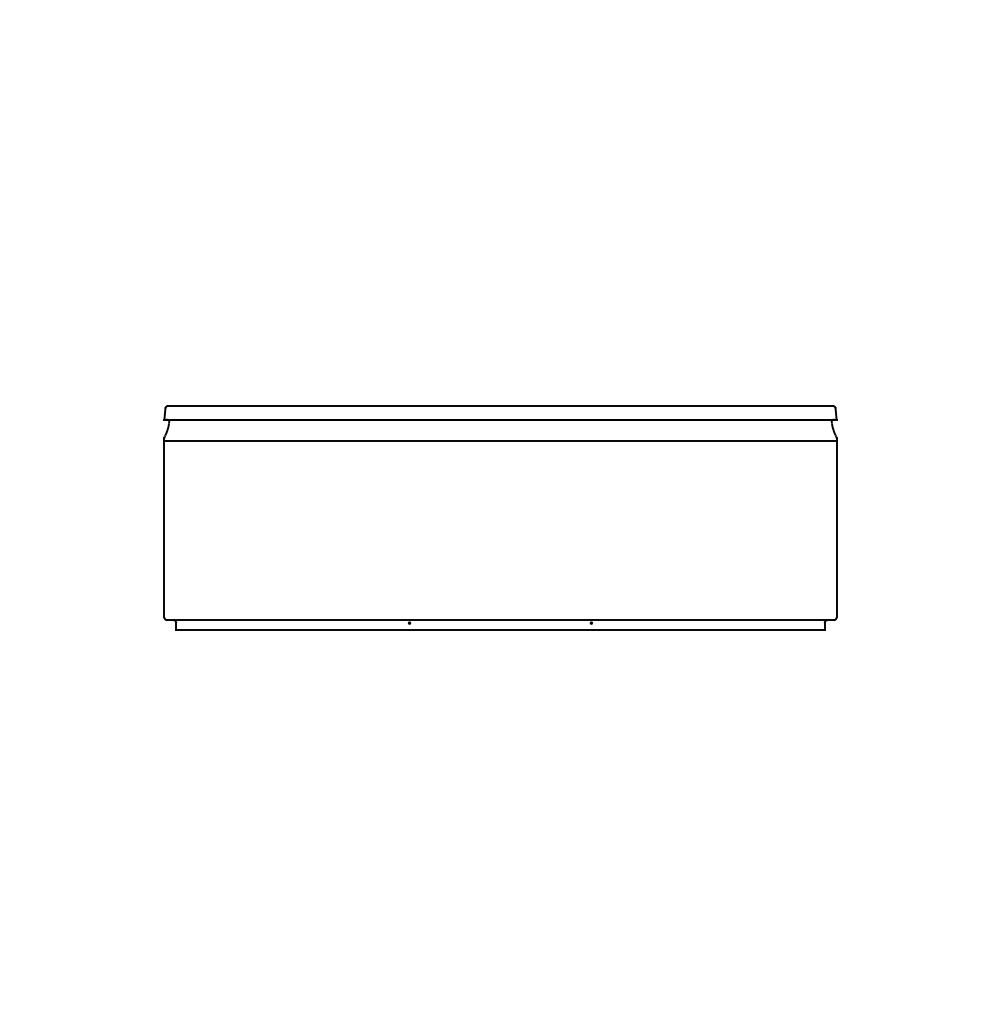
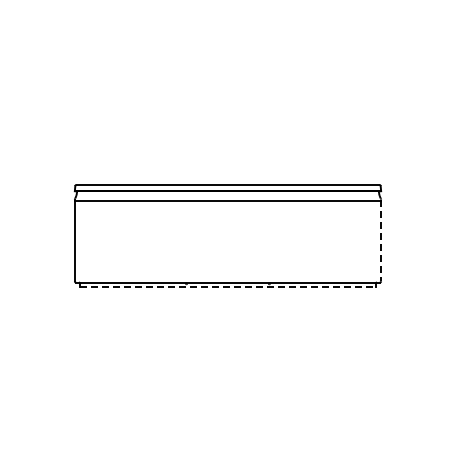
line: (837, 527) -> (381, 240), solid -> dashed
line: (501, 631) -> (228, 287), solid -> dashed

